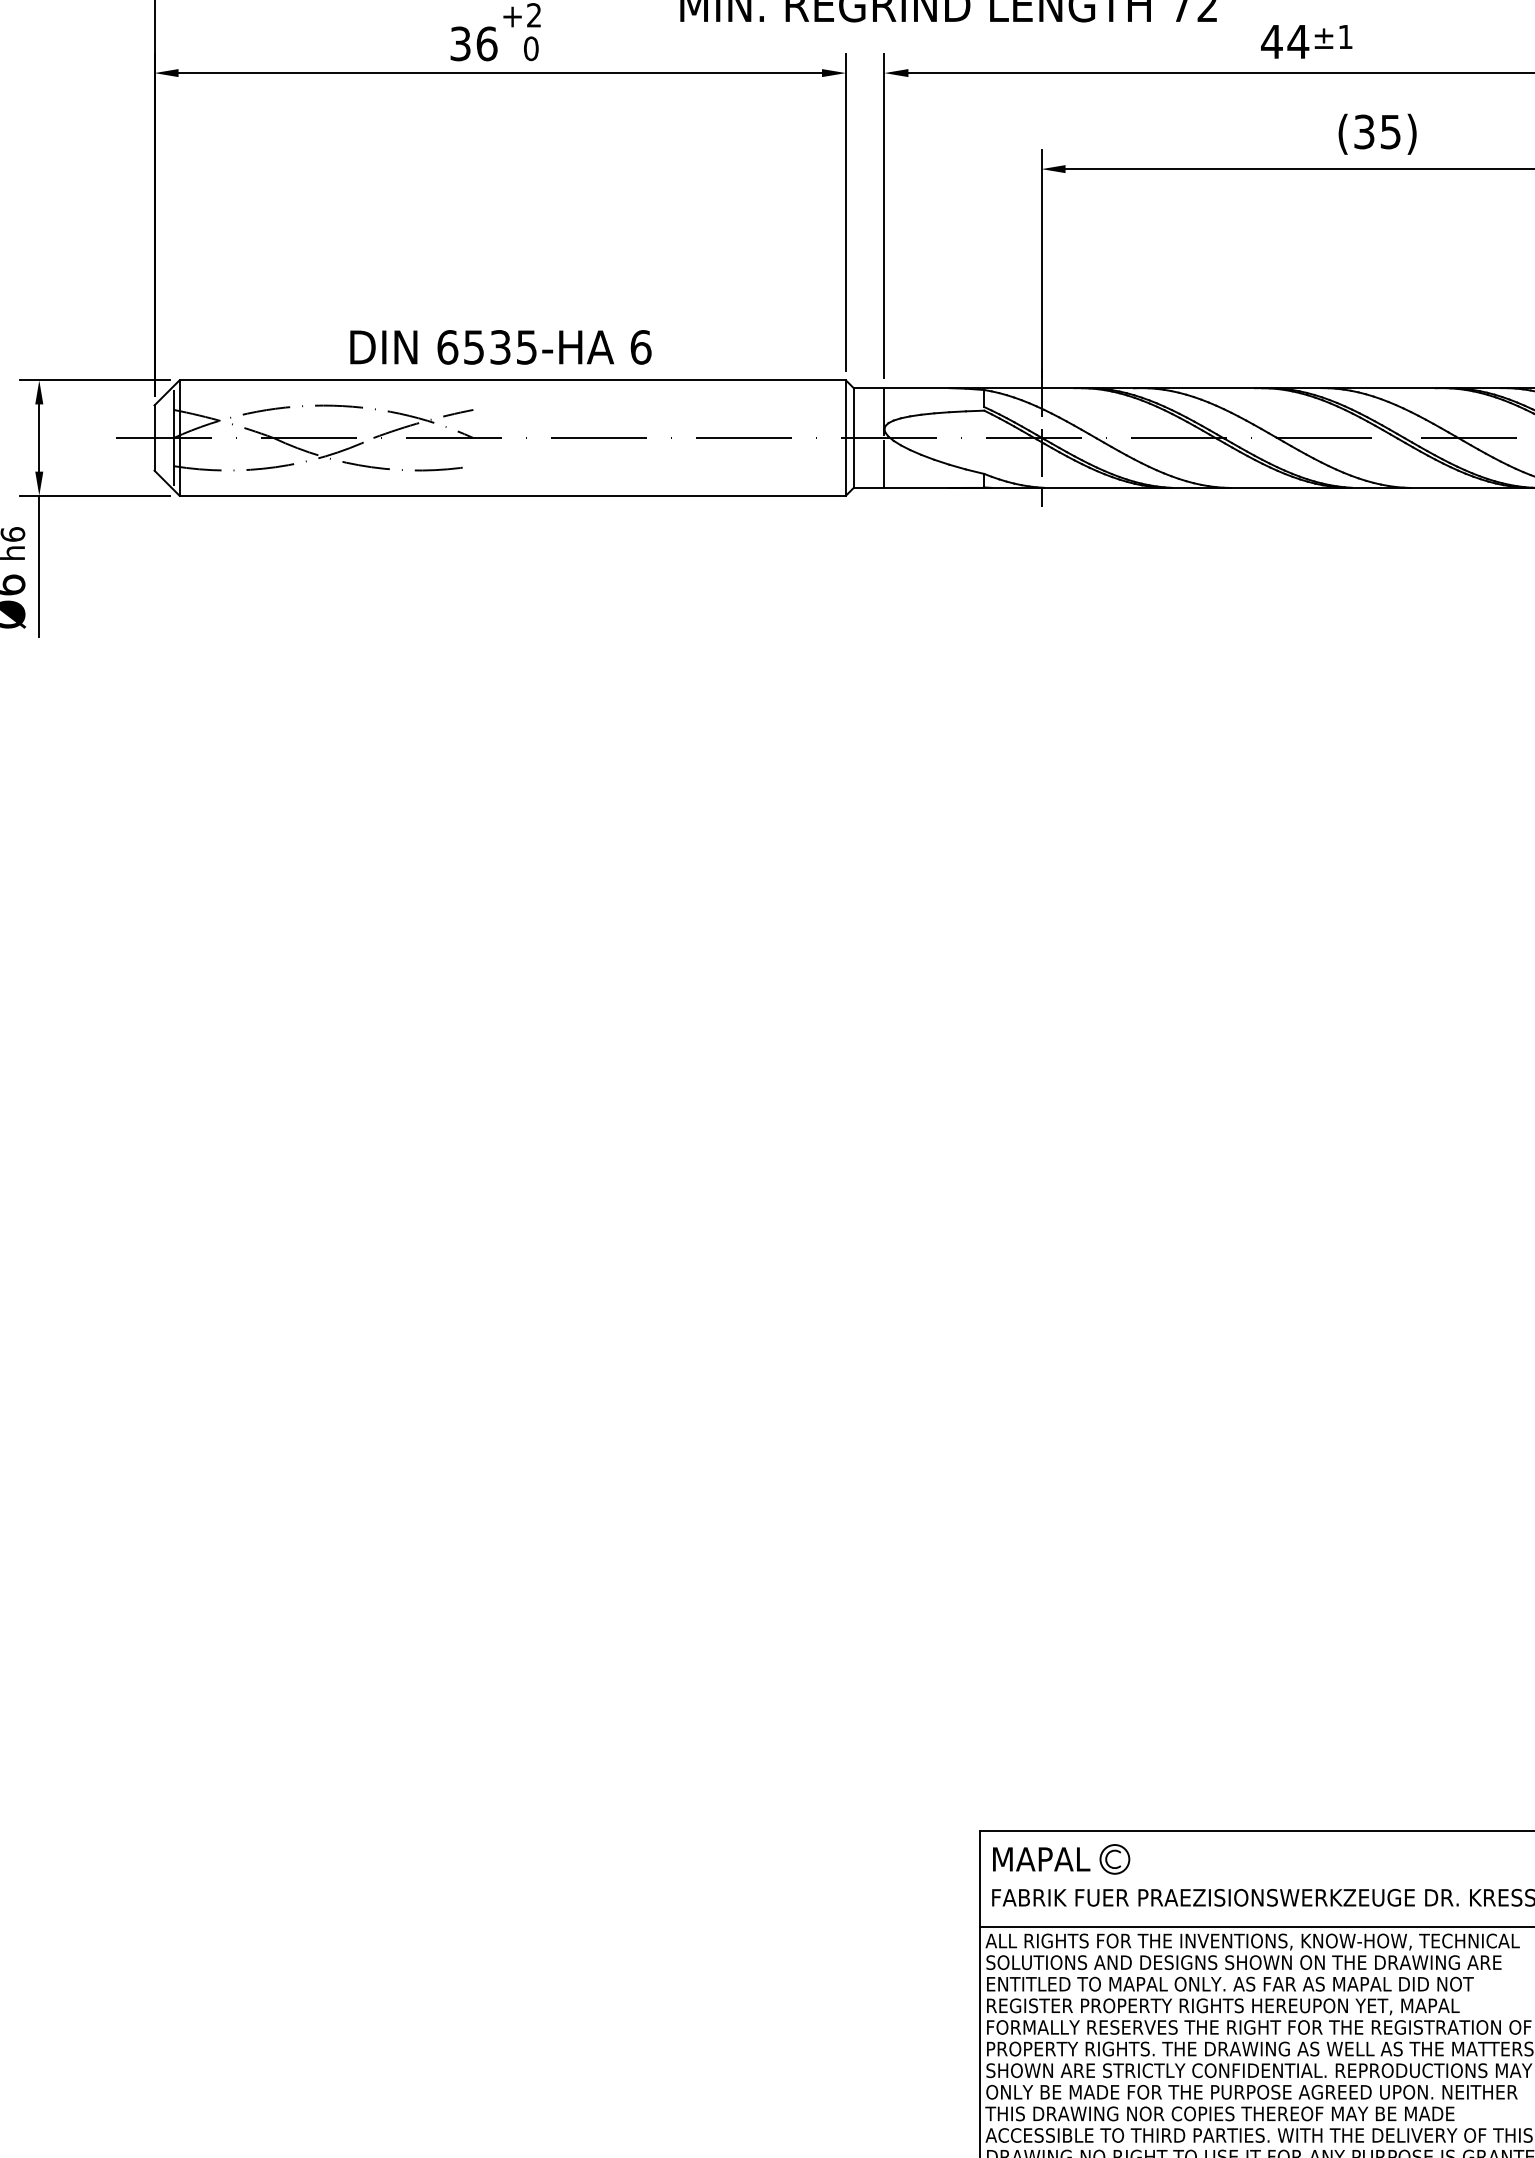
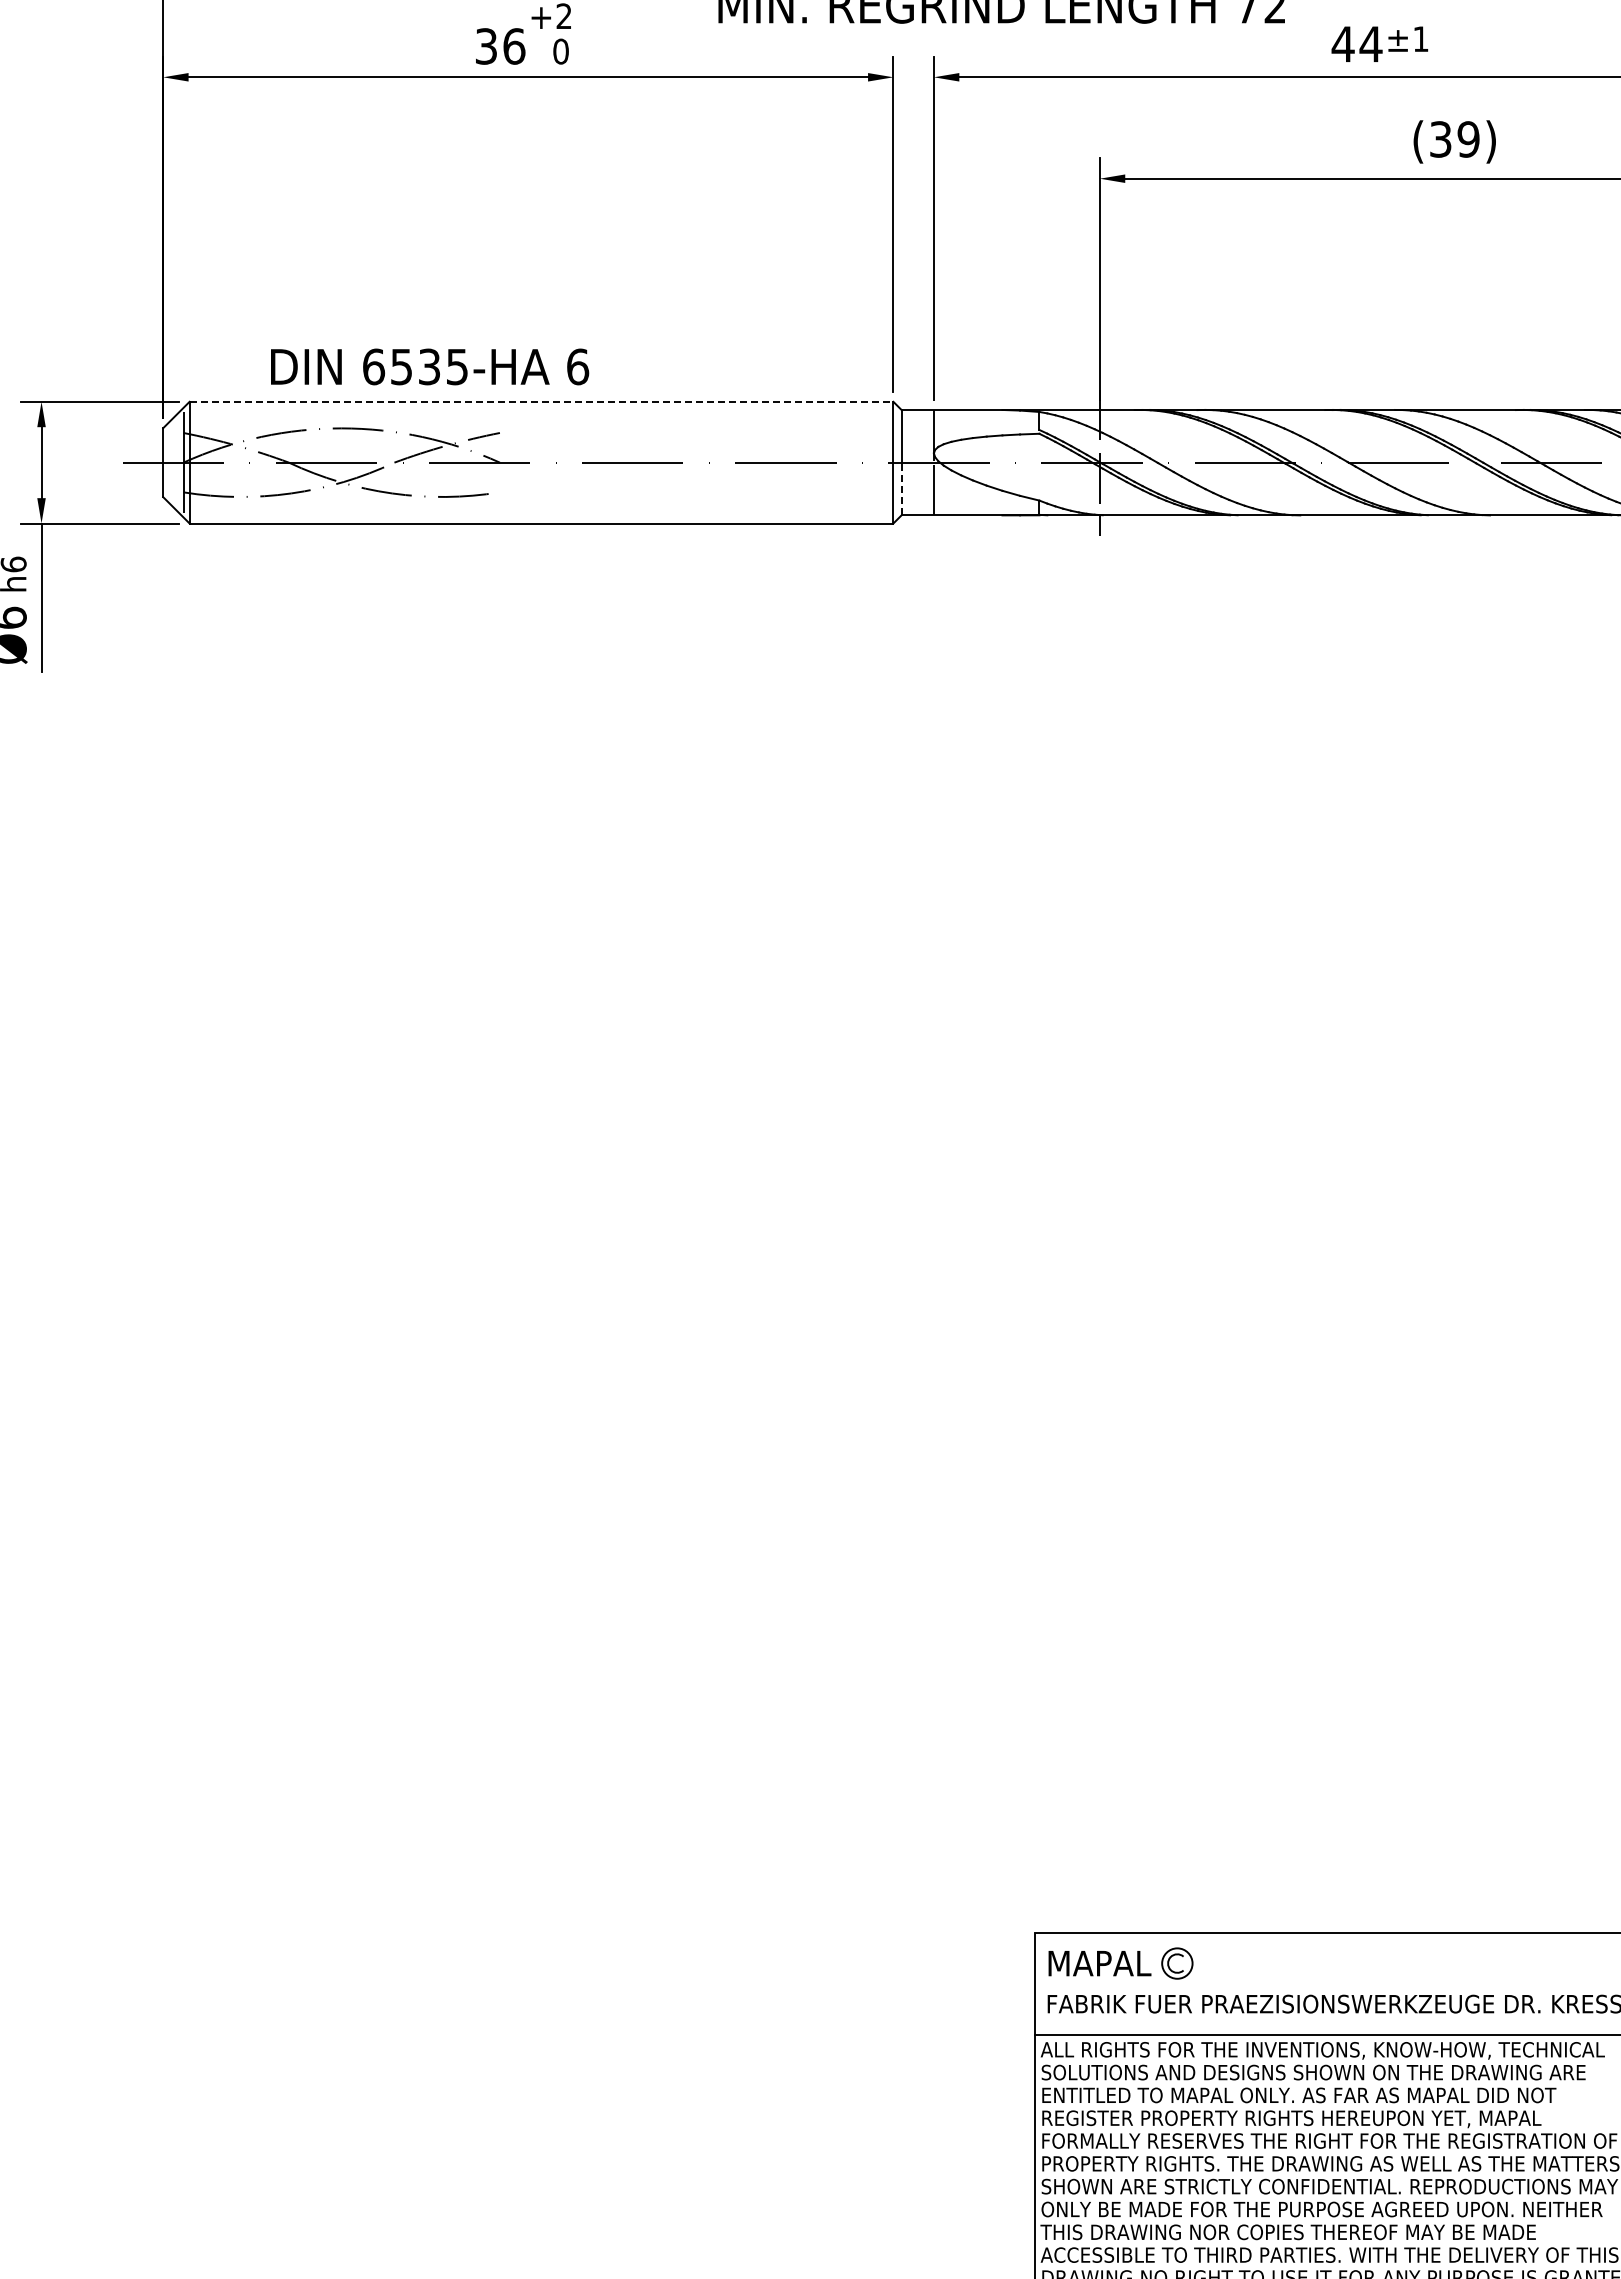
text: (1390, 132) -> (1468, 139), (35) -> (39)
text: (501, 346) -> (430, 366), moved
line: (512, 380) -> (541, 401), solid -> dashed
line: (853, 462) -> (901, 488), solid -> dashed

